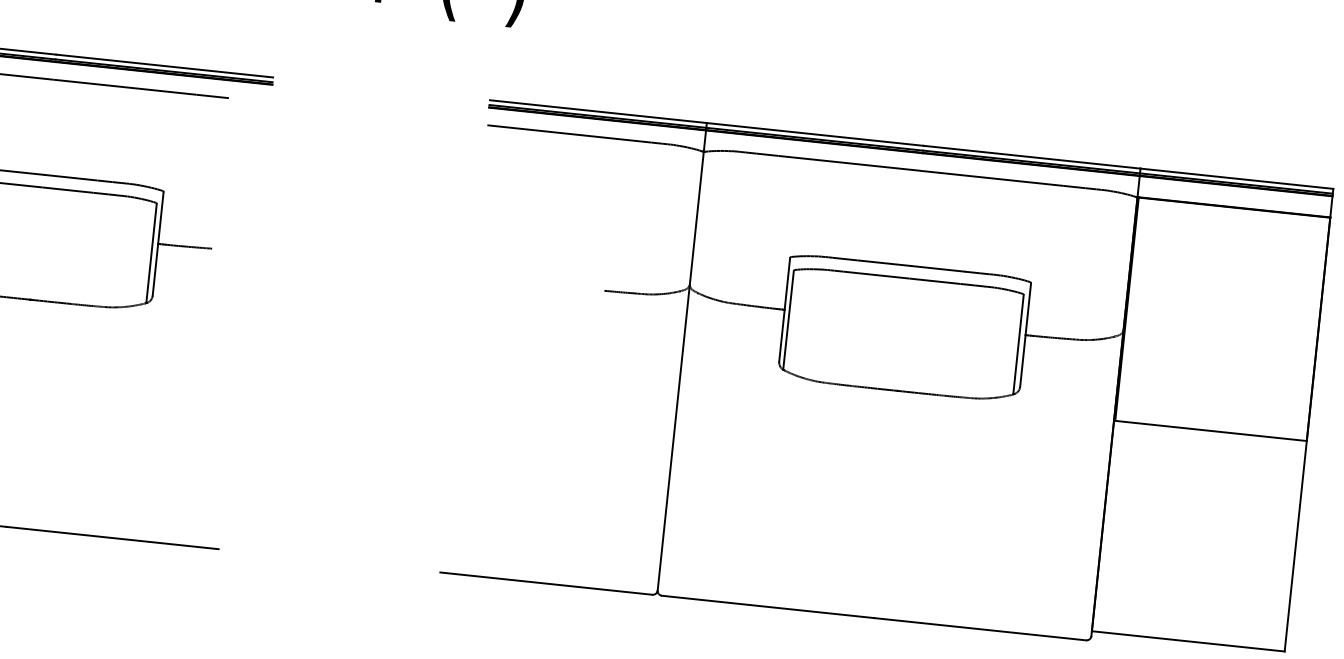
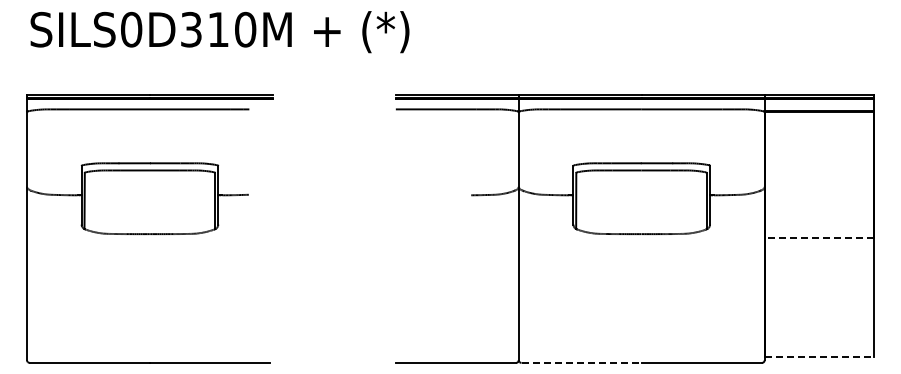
line: (1210, 431) -> (819, 238), solid -> dashed
line: (769, 606) -> (582, 362), solid -> dashed
line: (1188, 641) -> (819, 357), solid -> dashed

